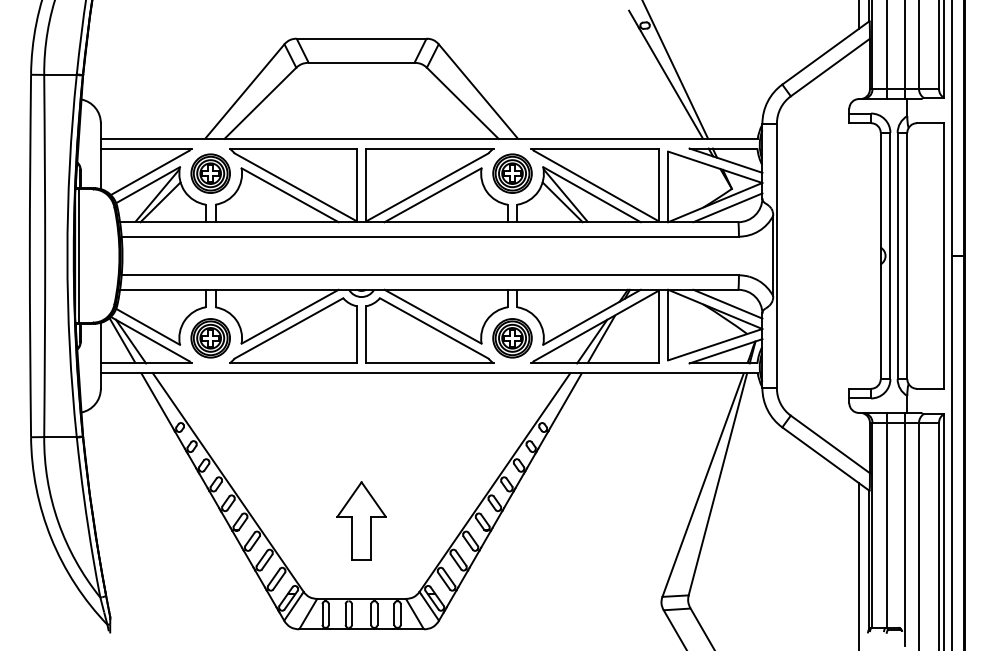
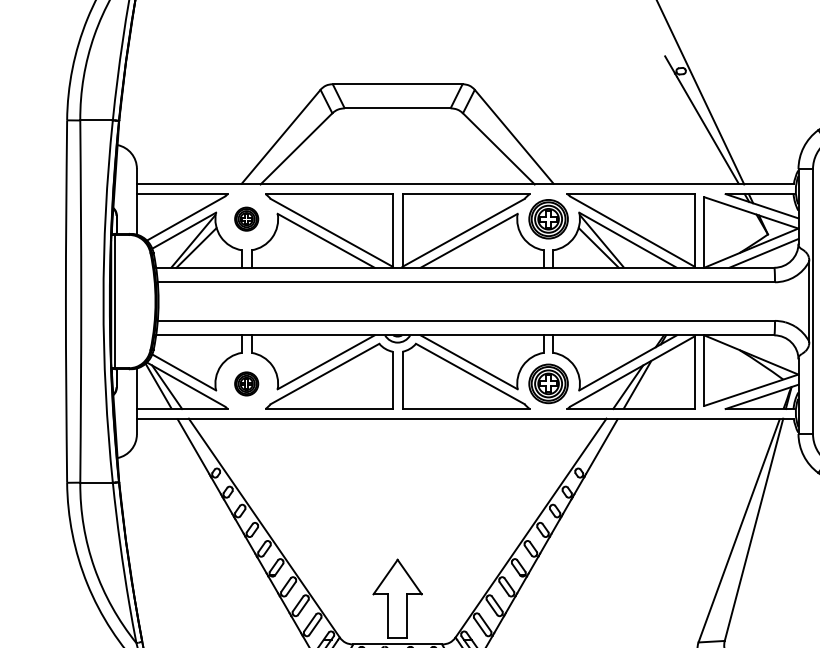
part: (210, 173) -> (246, 219), size x0.6
line: (727, 303) -> (763, 349), removed
part: (210, 338) -> (246, 384), size x0.6
part: (361, 520) -> (397, 598), moved

